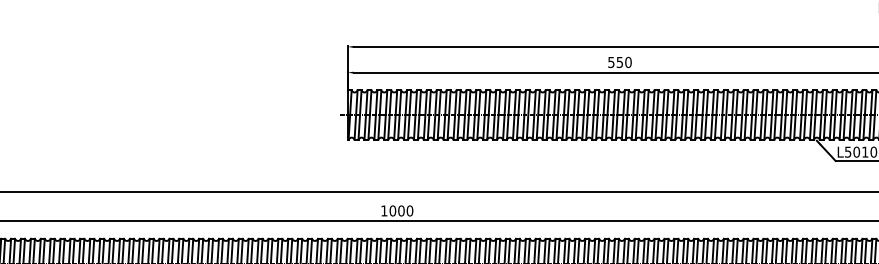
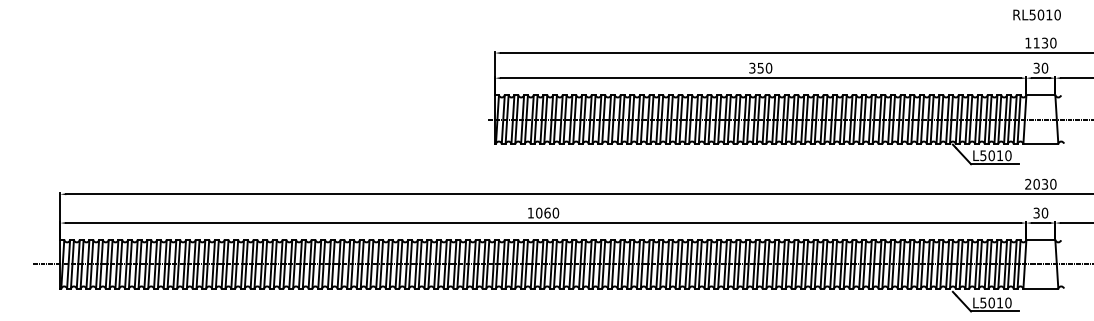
text: (611, 61) -> (752, 67), 550 -> 350
text: (401, 210) -> (547, 212), 1000 -> 1060

